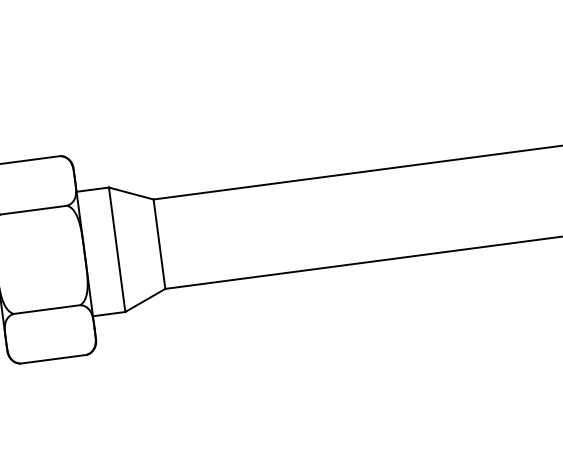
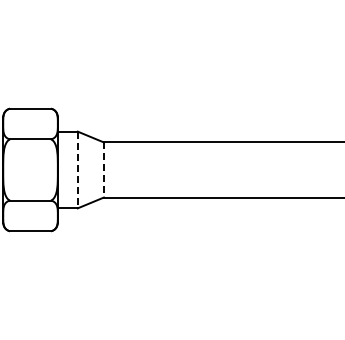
line: (158, 243) -> (103, 169), solid -> dashed
line: (116, 250) -> (77, 170), solid -> dashed

